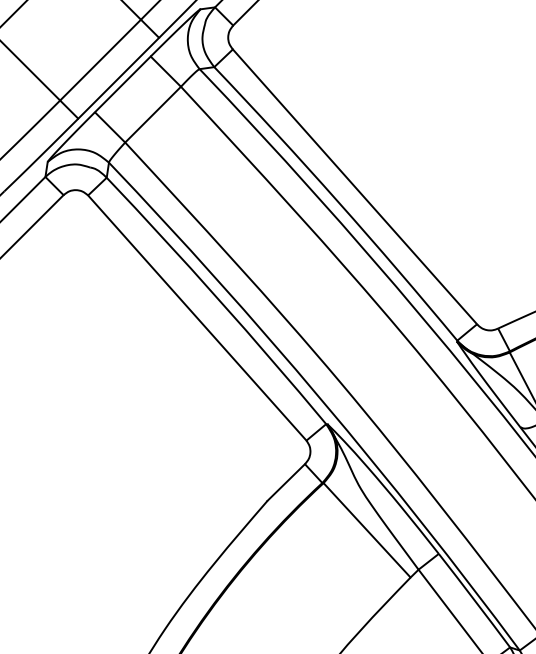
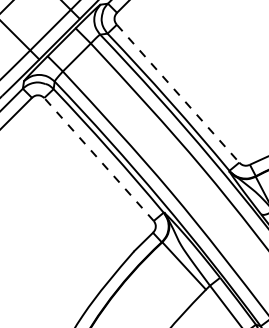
line: (355, 188) -> (178, 94), solid -> dashed
line: (196, 318) -> (98, 159), solid -> dashed

